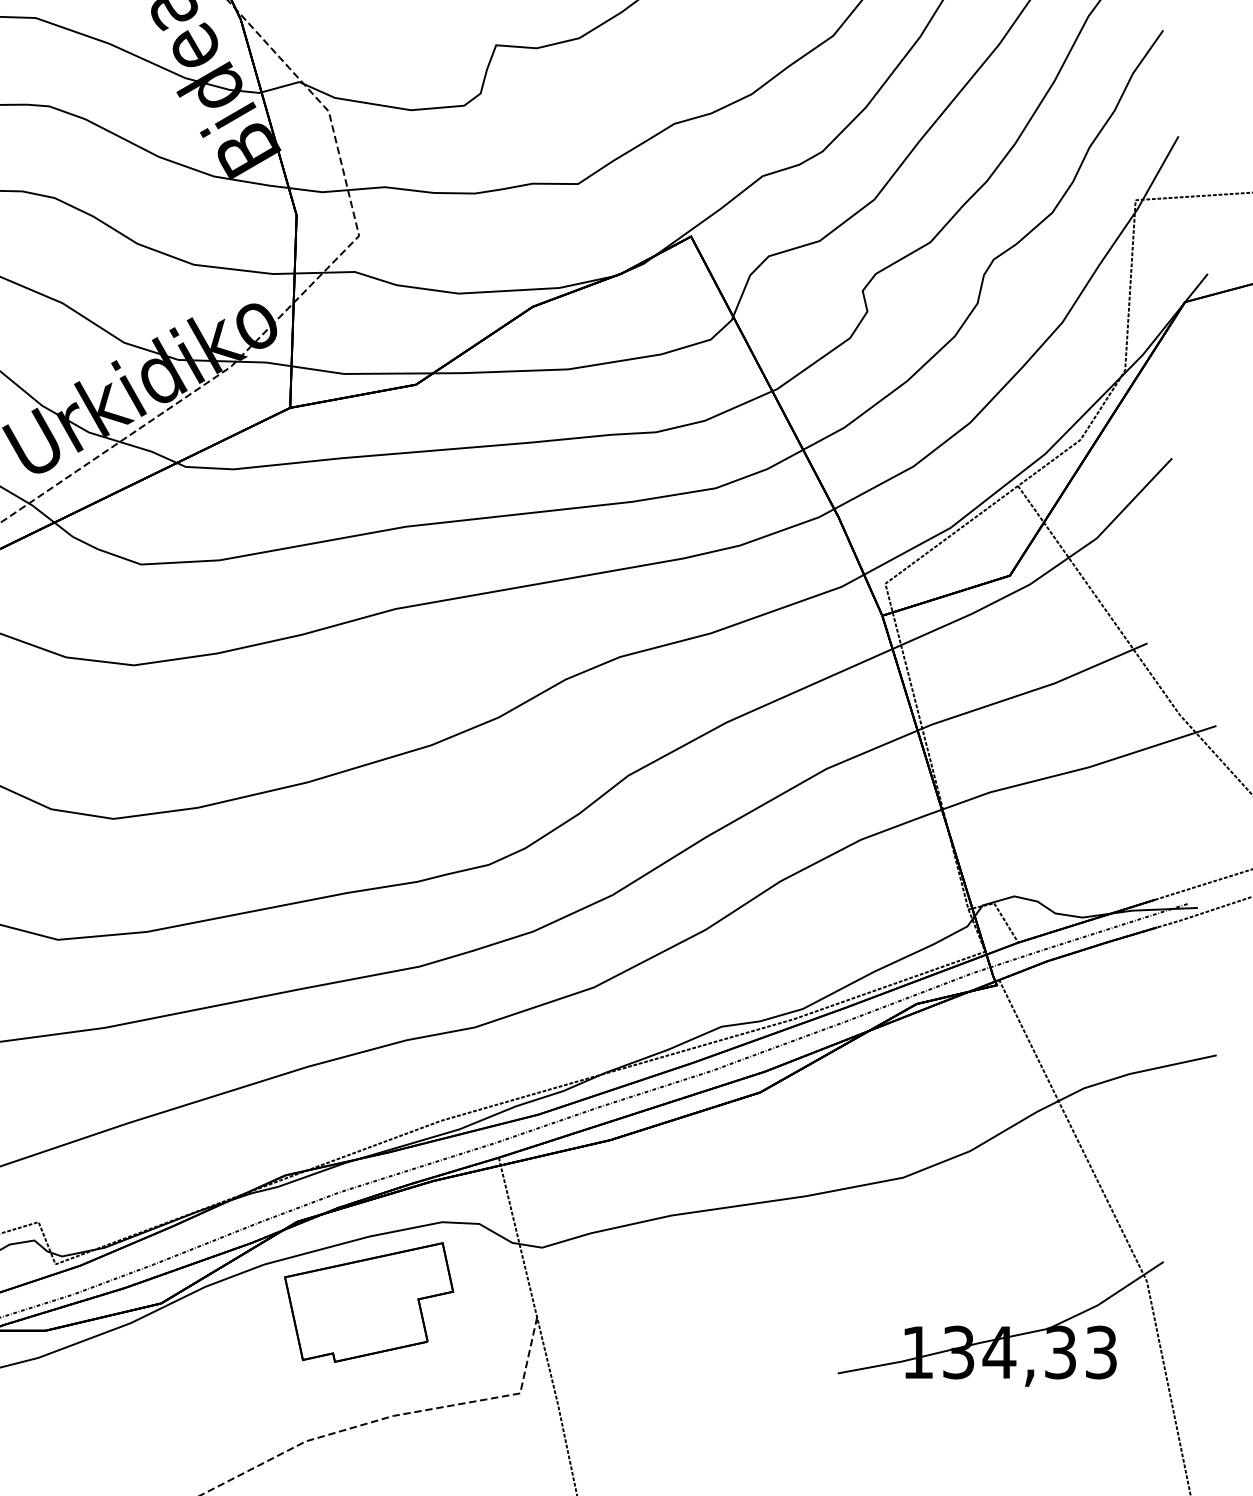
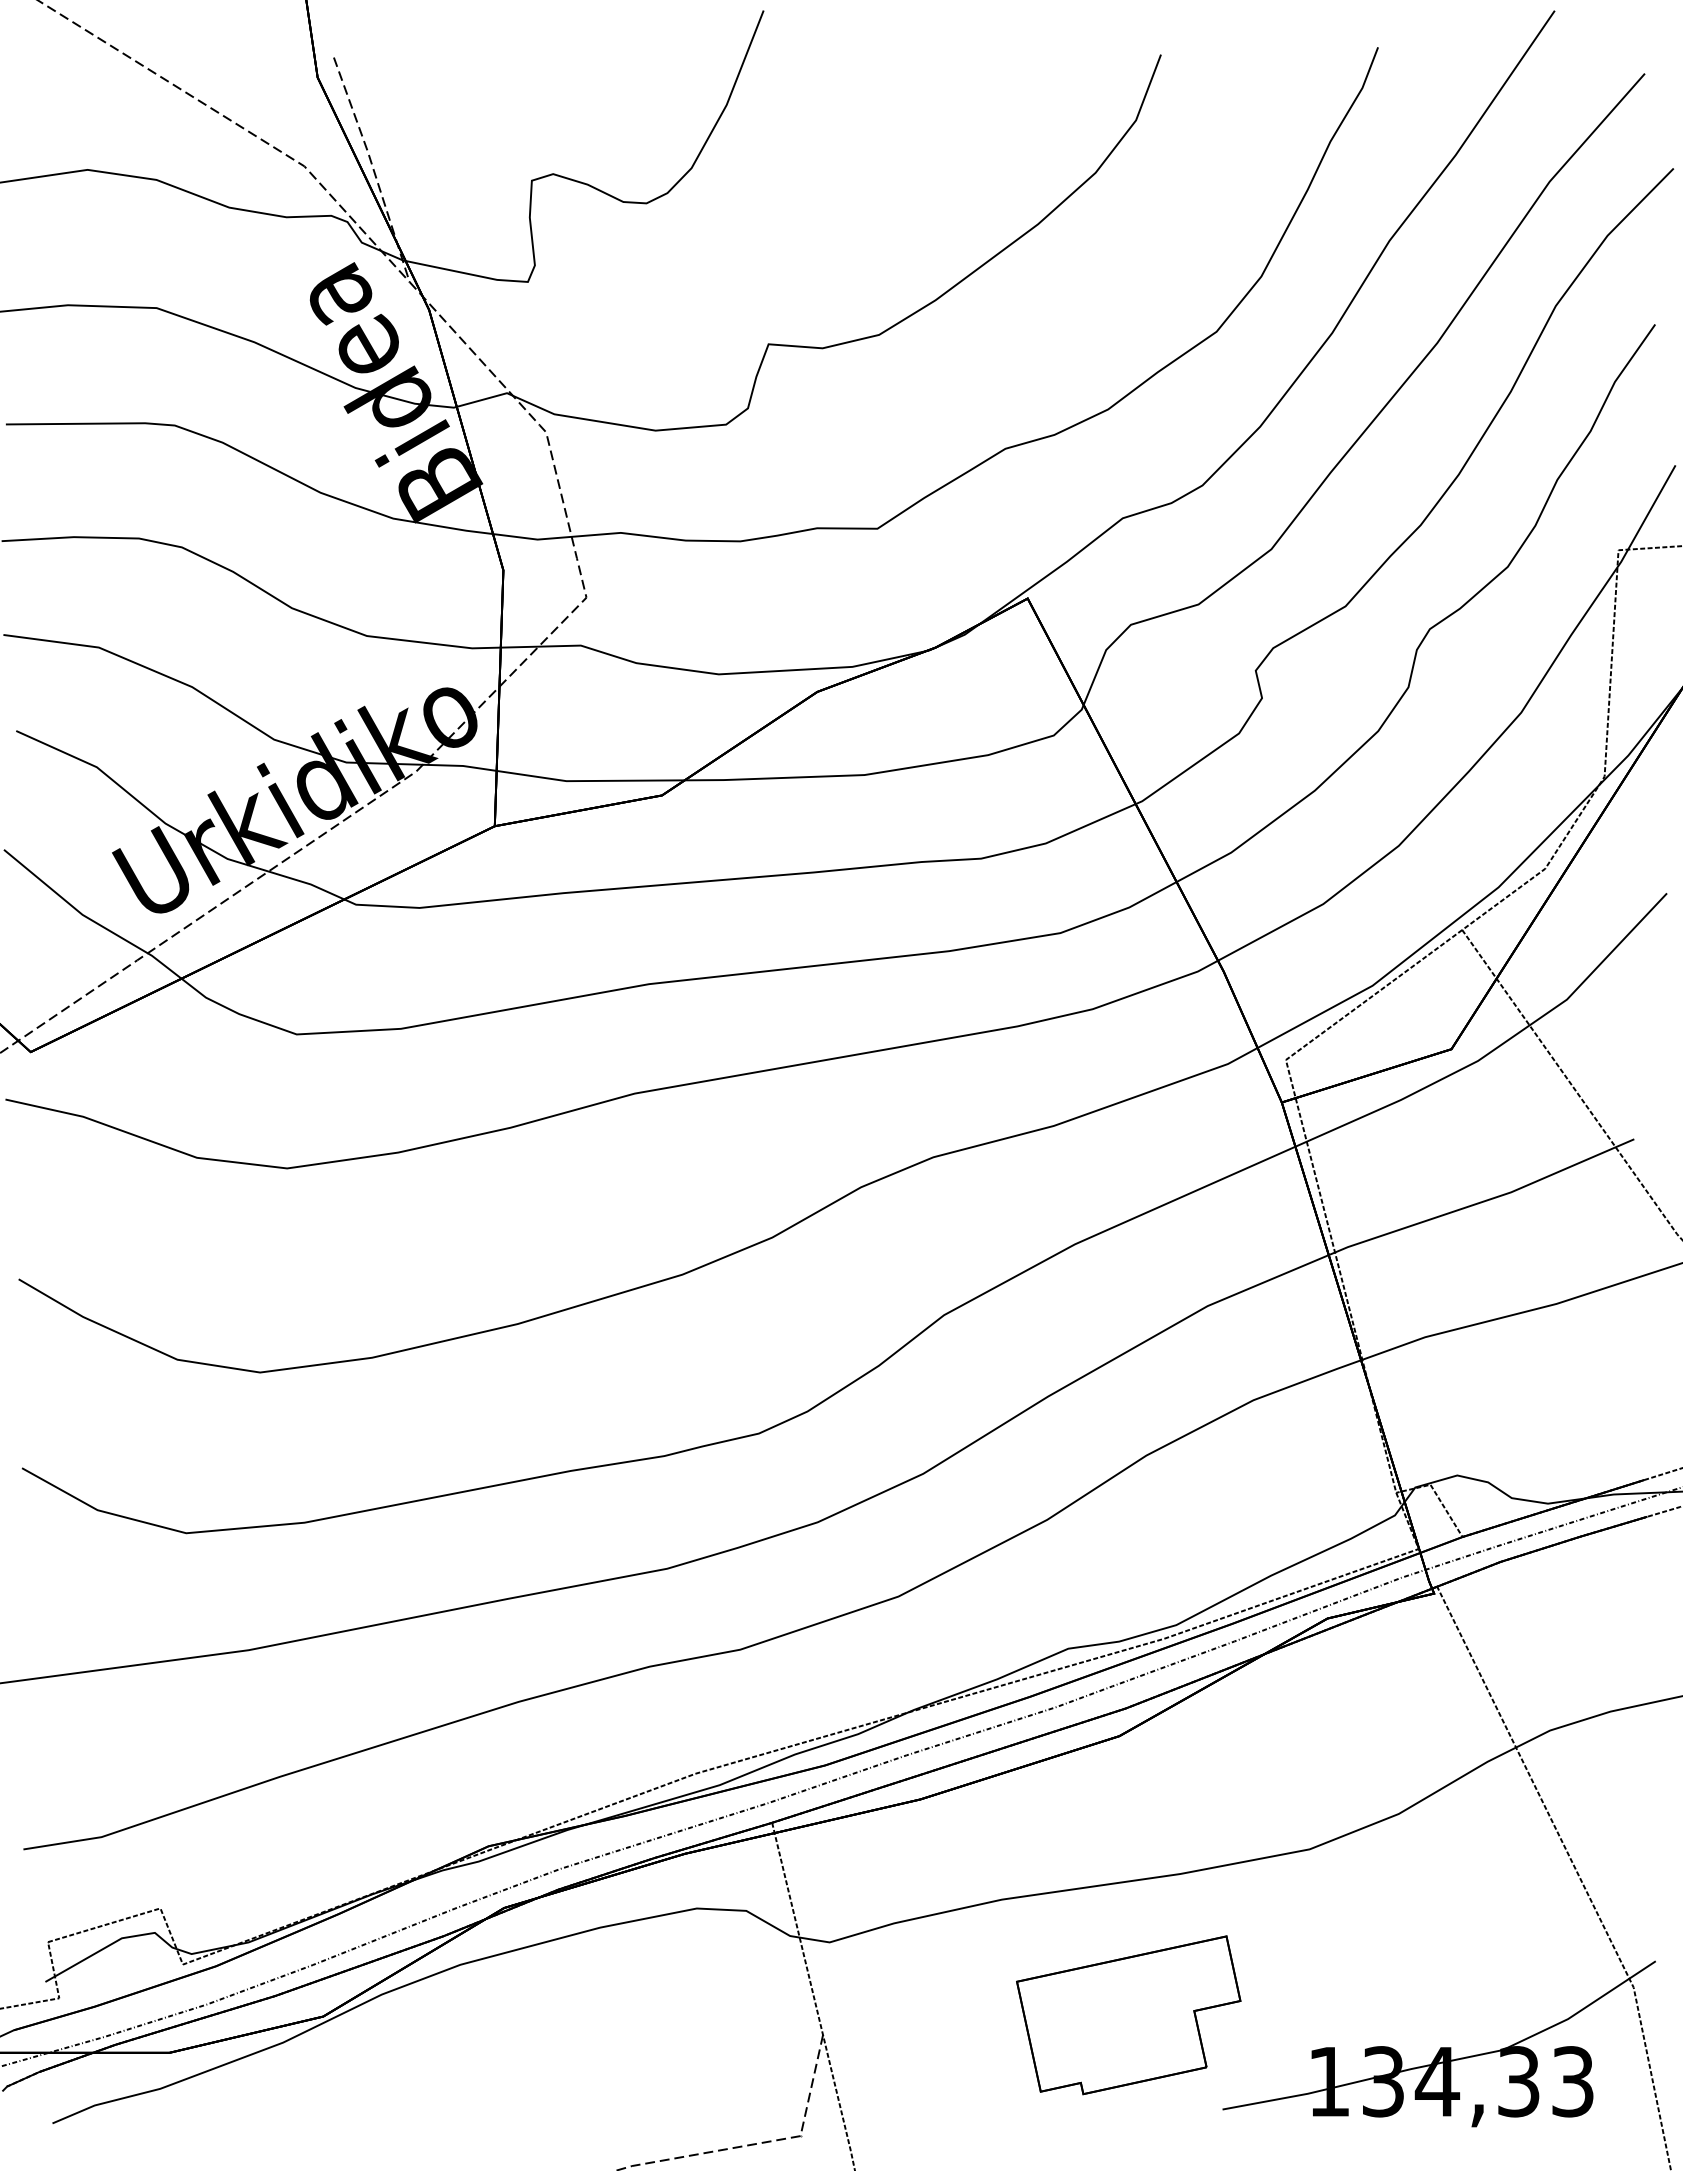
part: (368, 1302) -> (1128, 2015), moved

